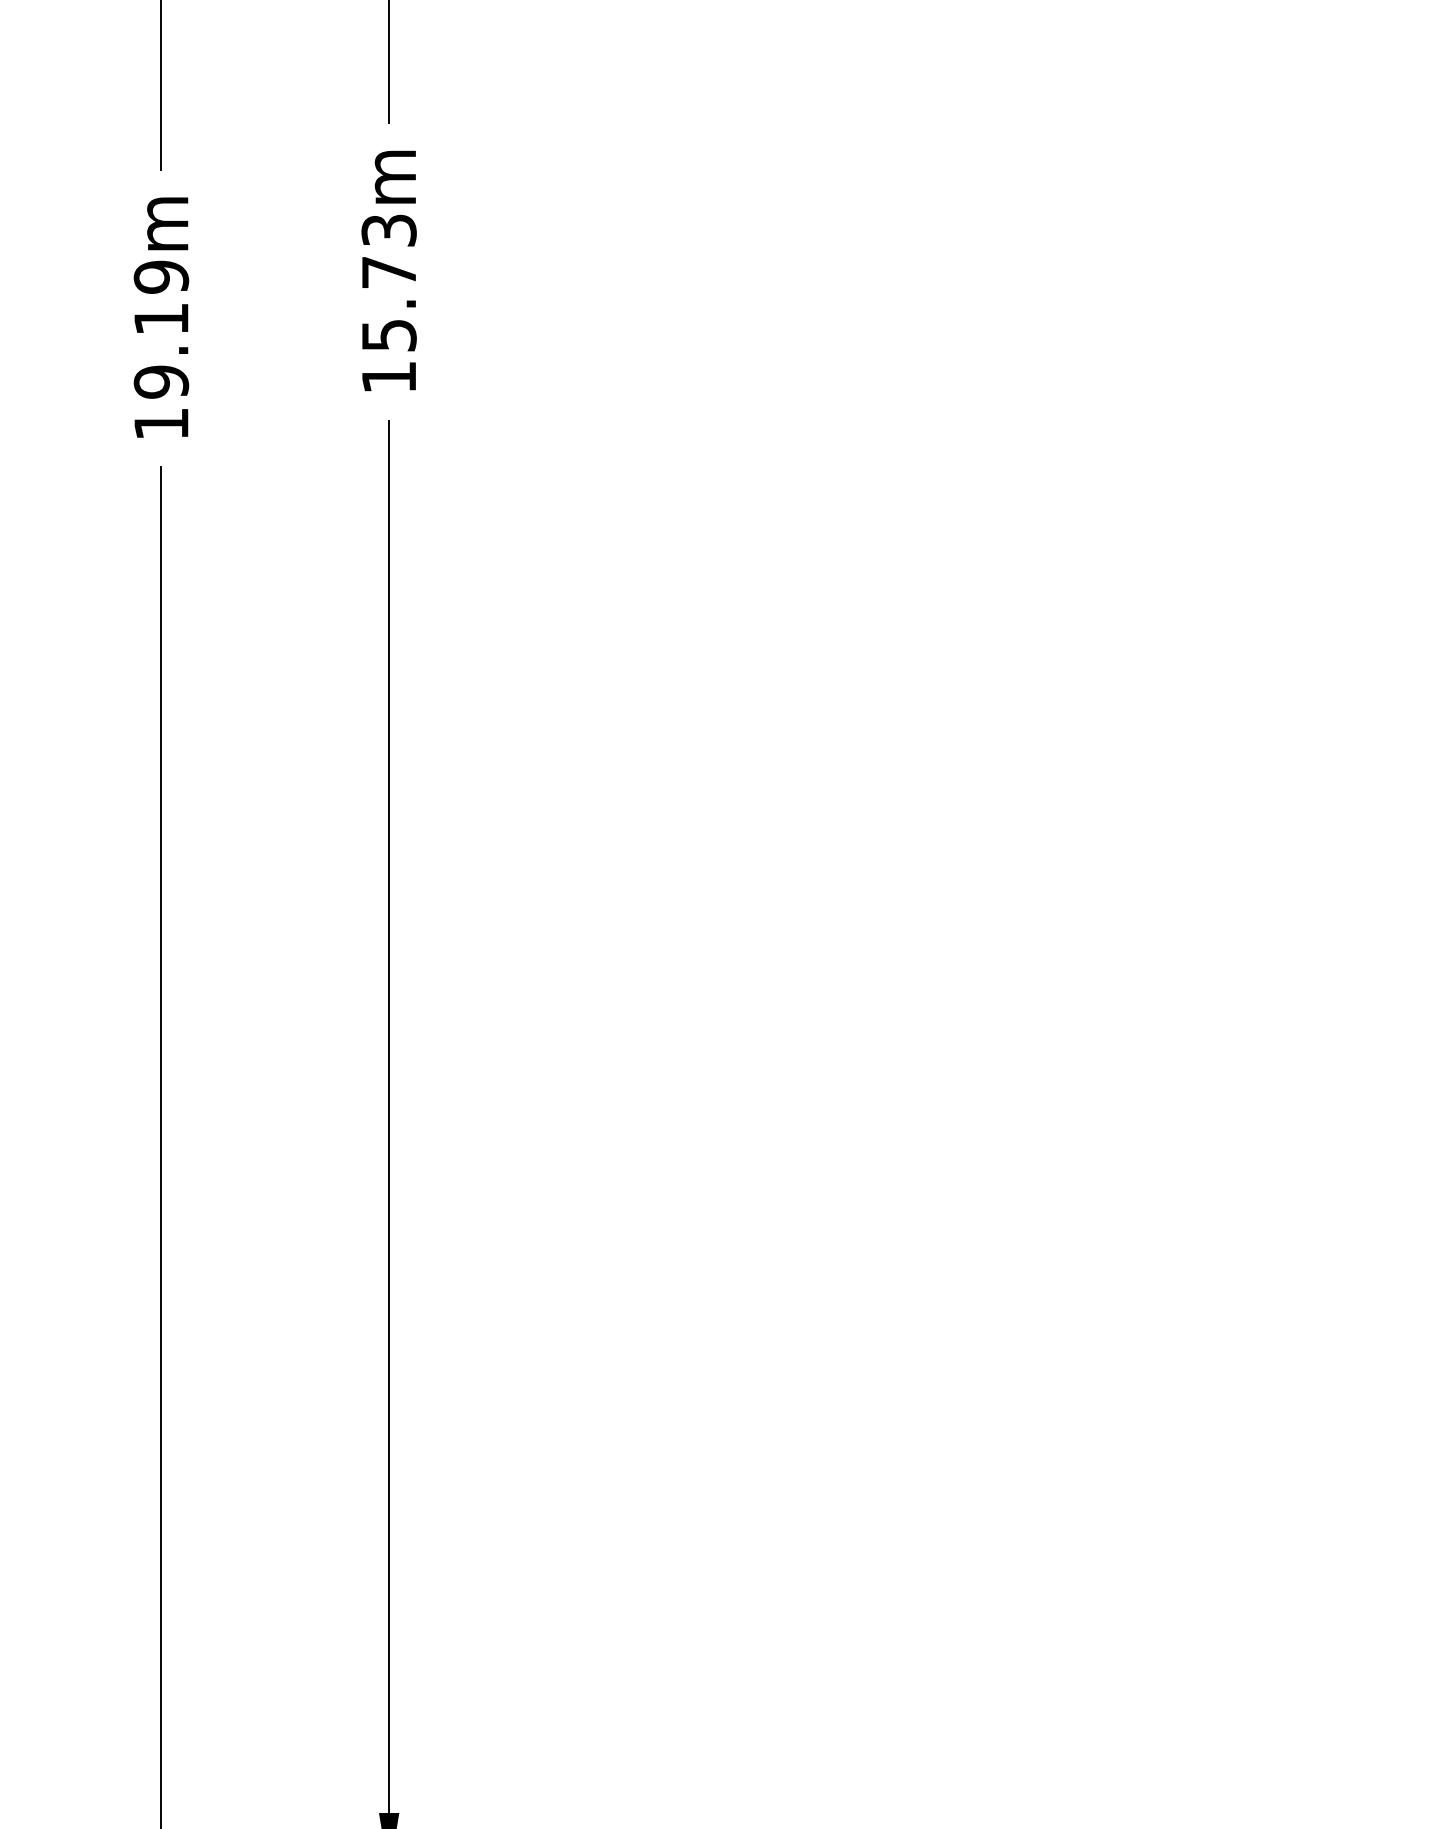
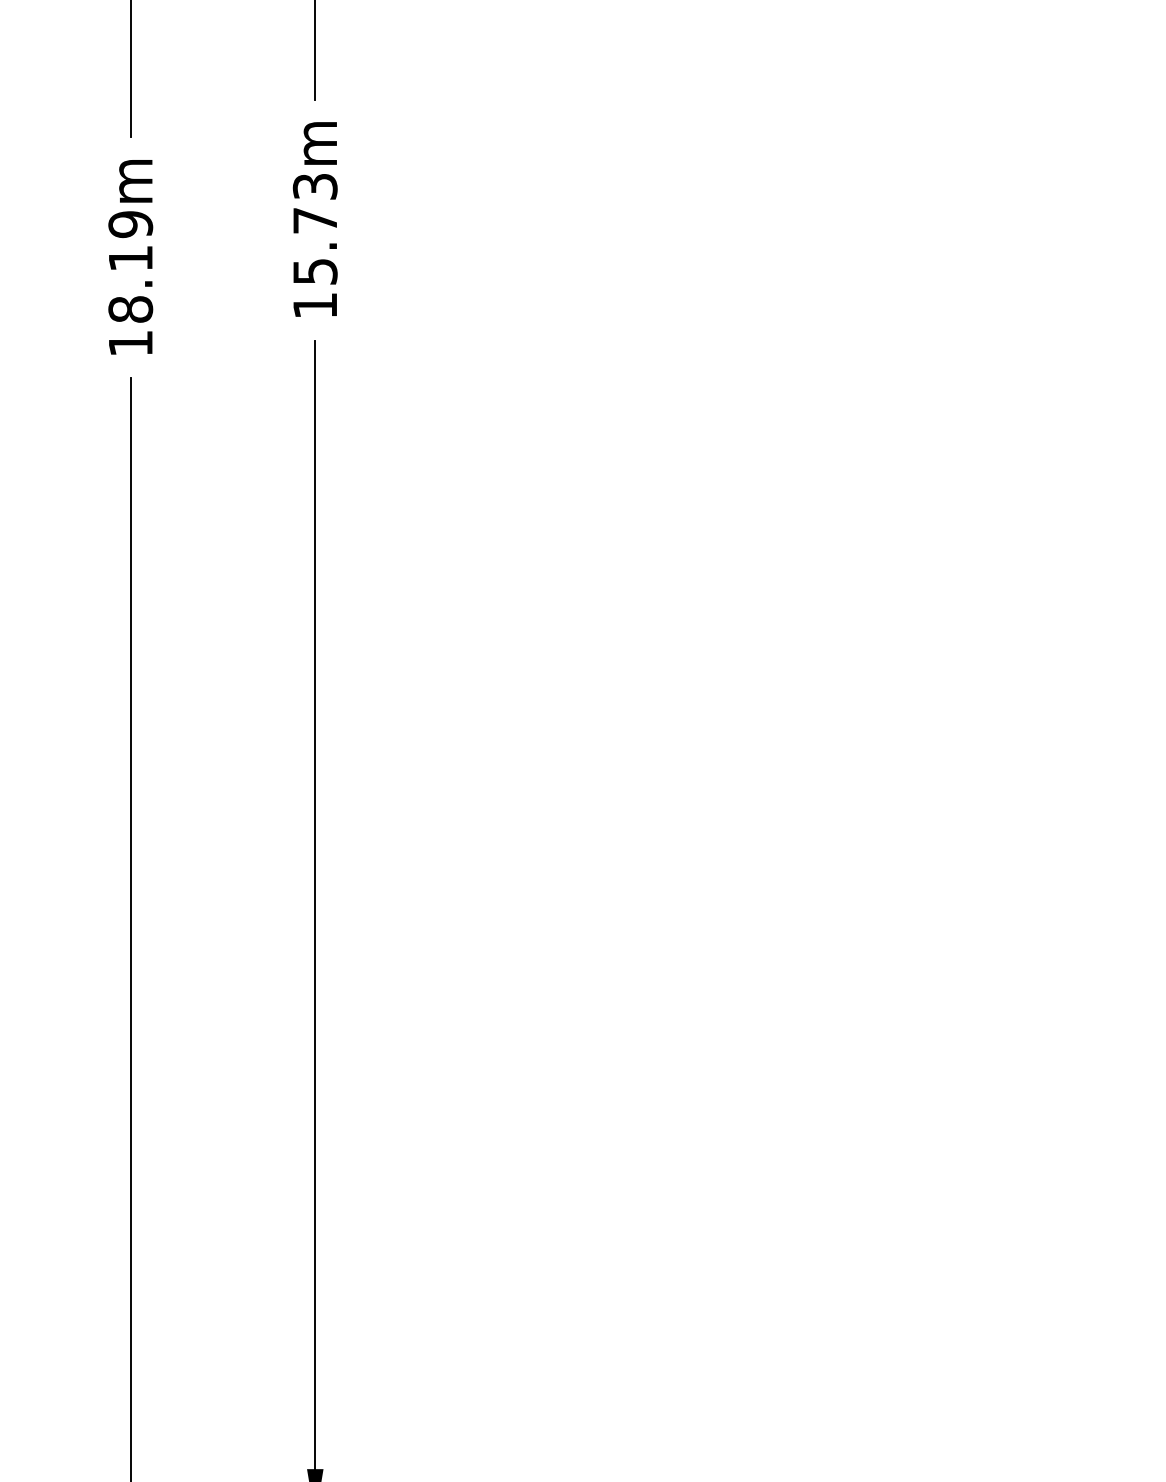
text: (161, 381) -> (130, 309), 19.19m -> 18.19m

